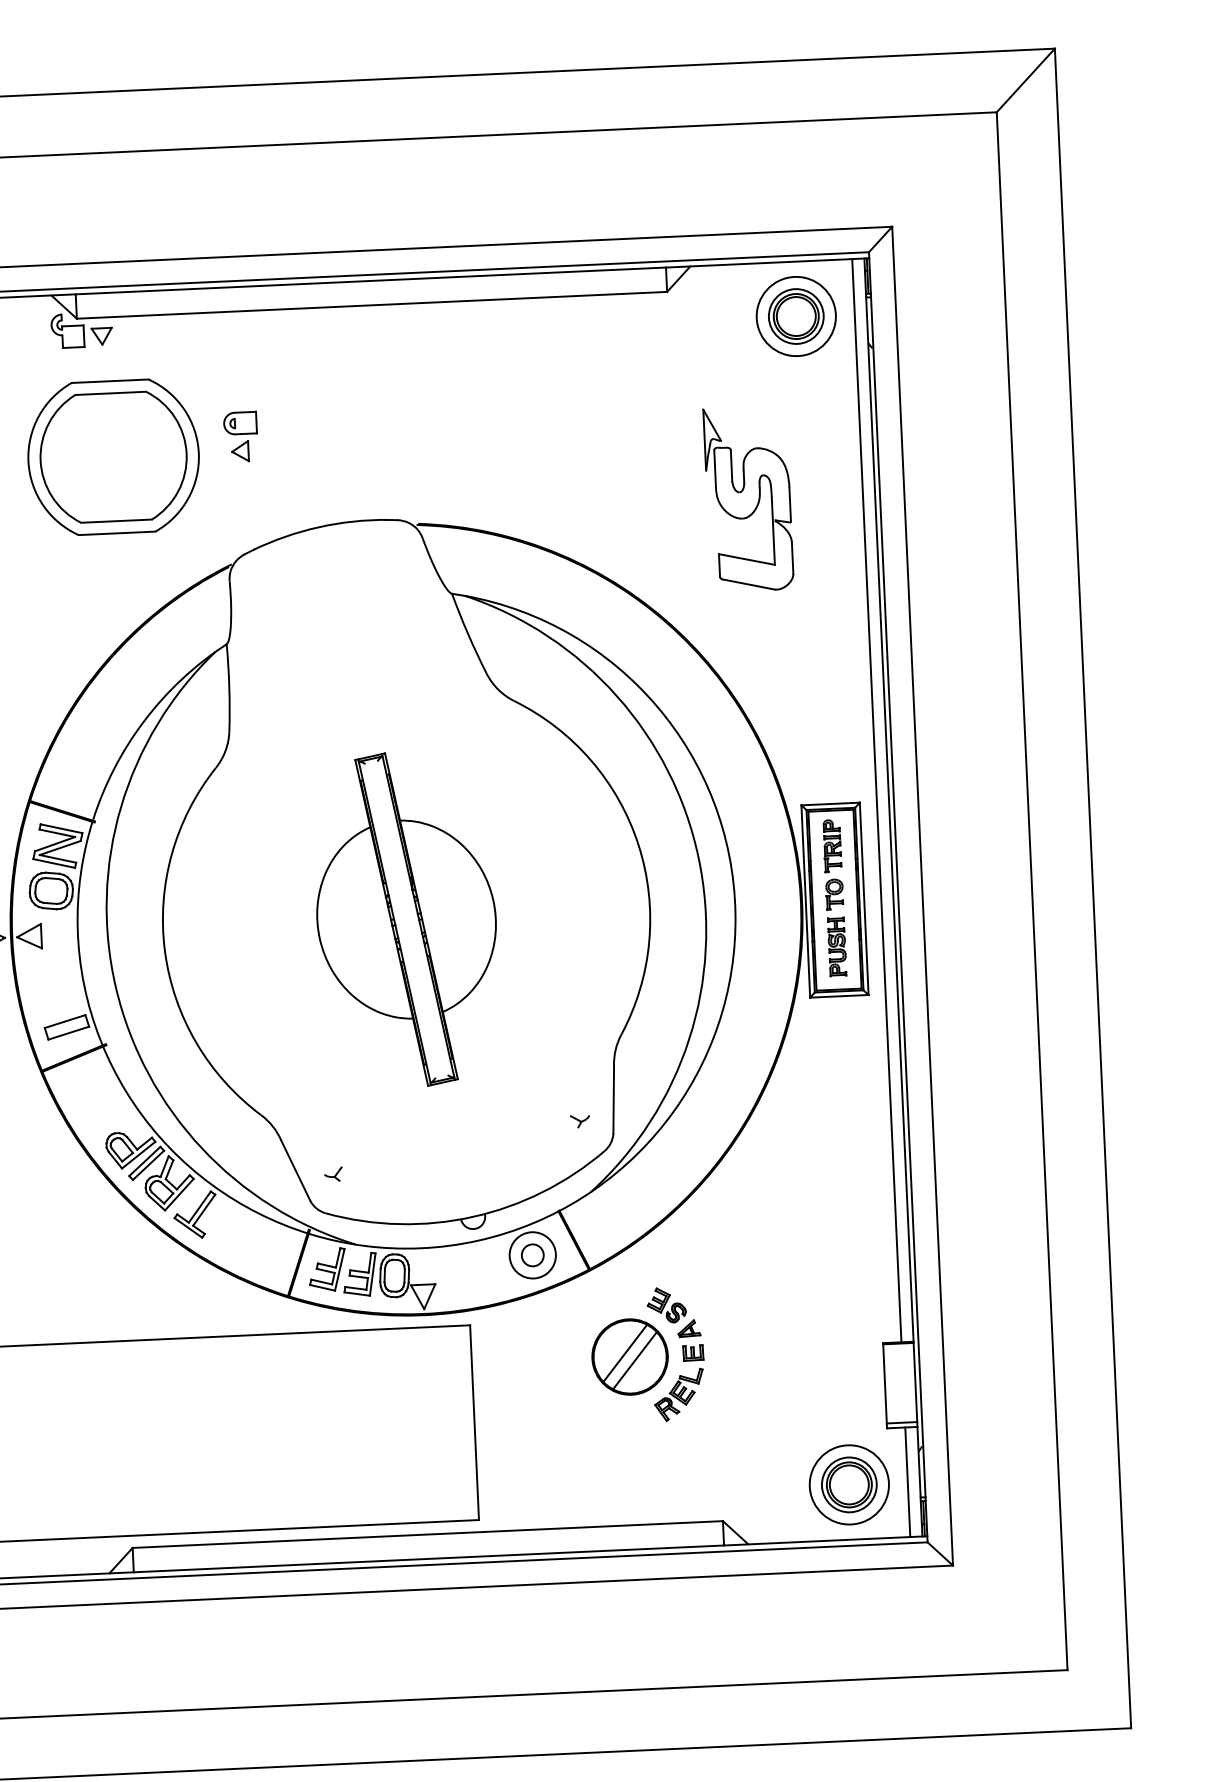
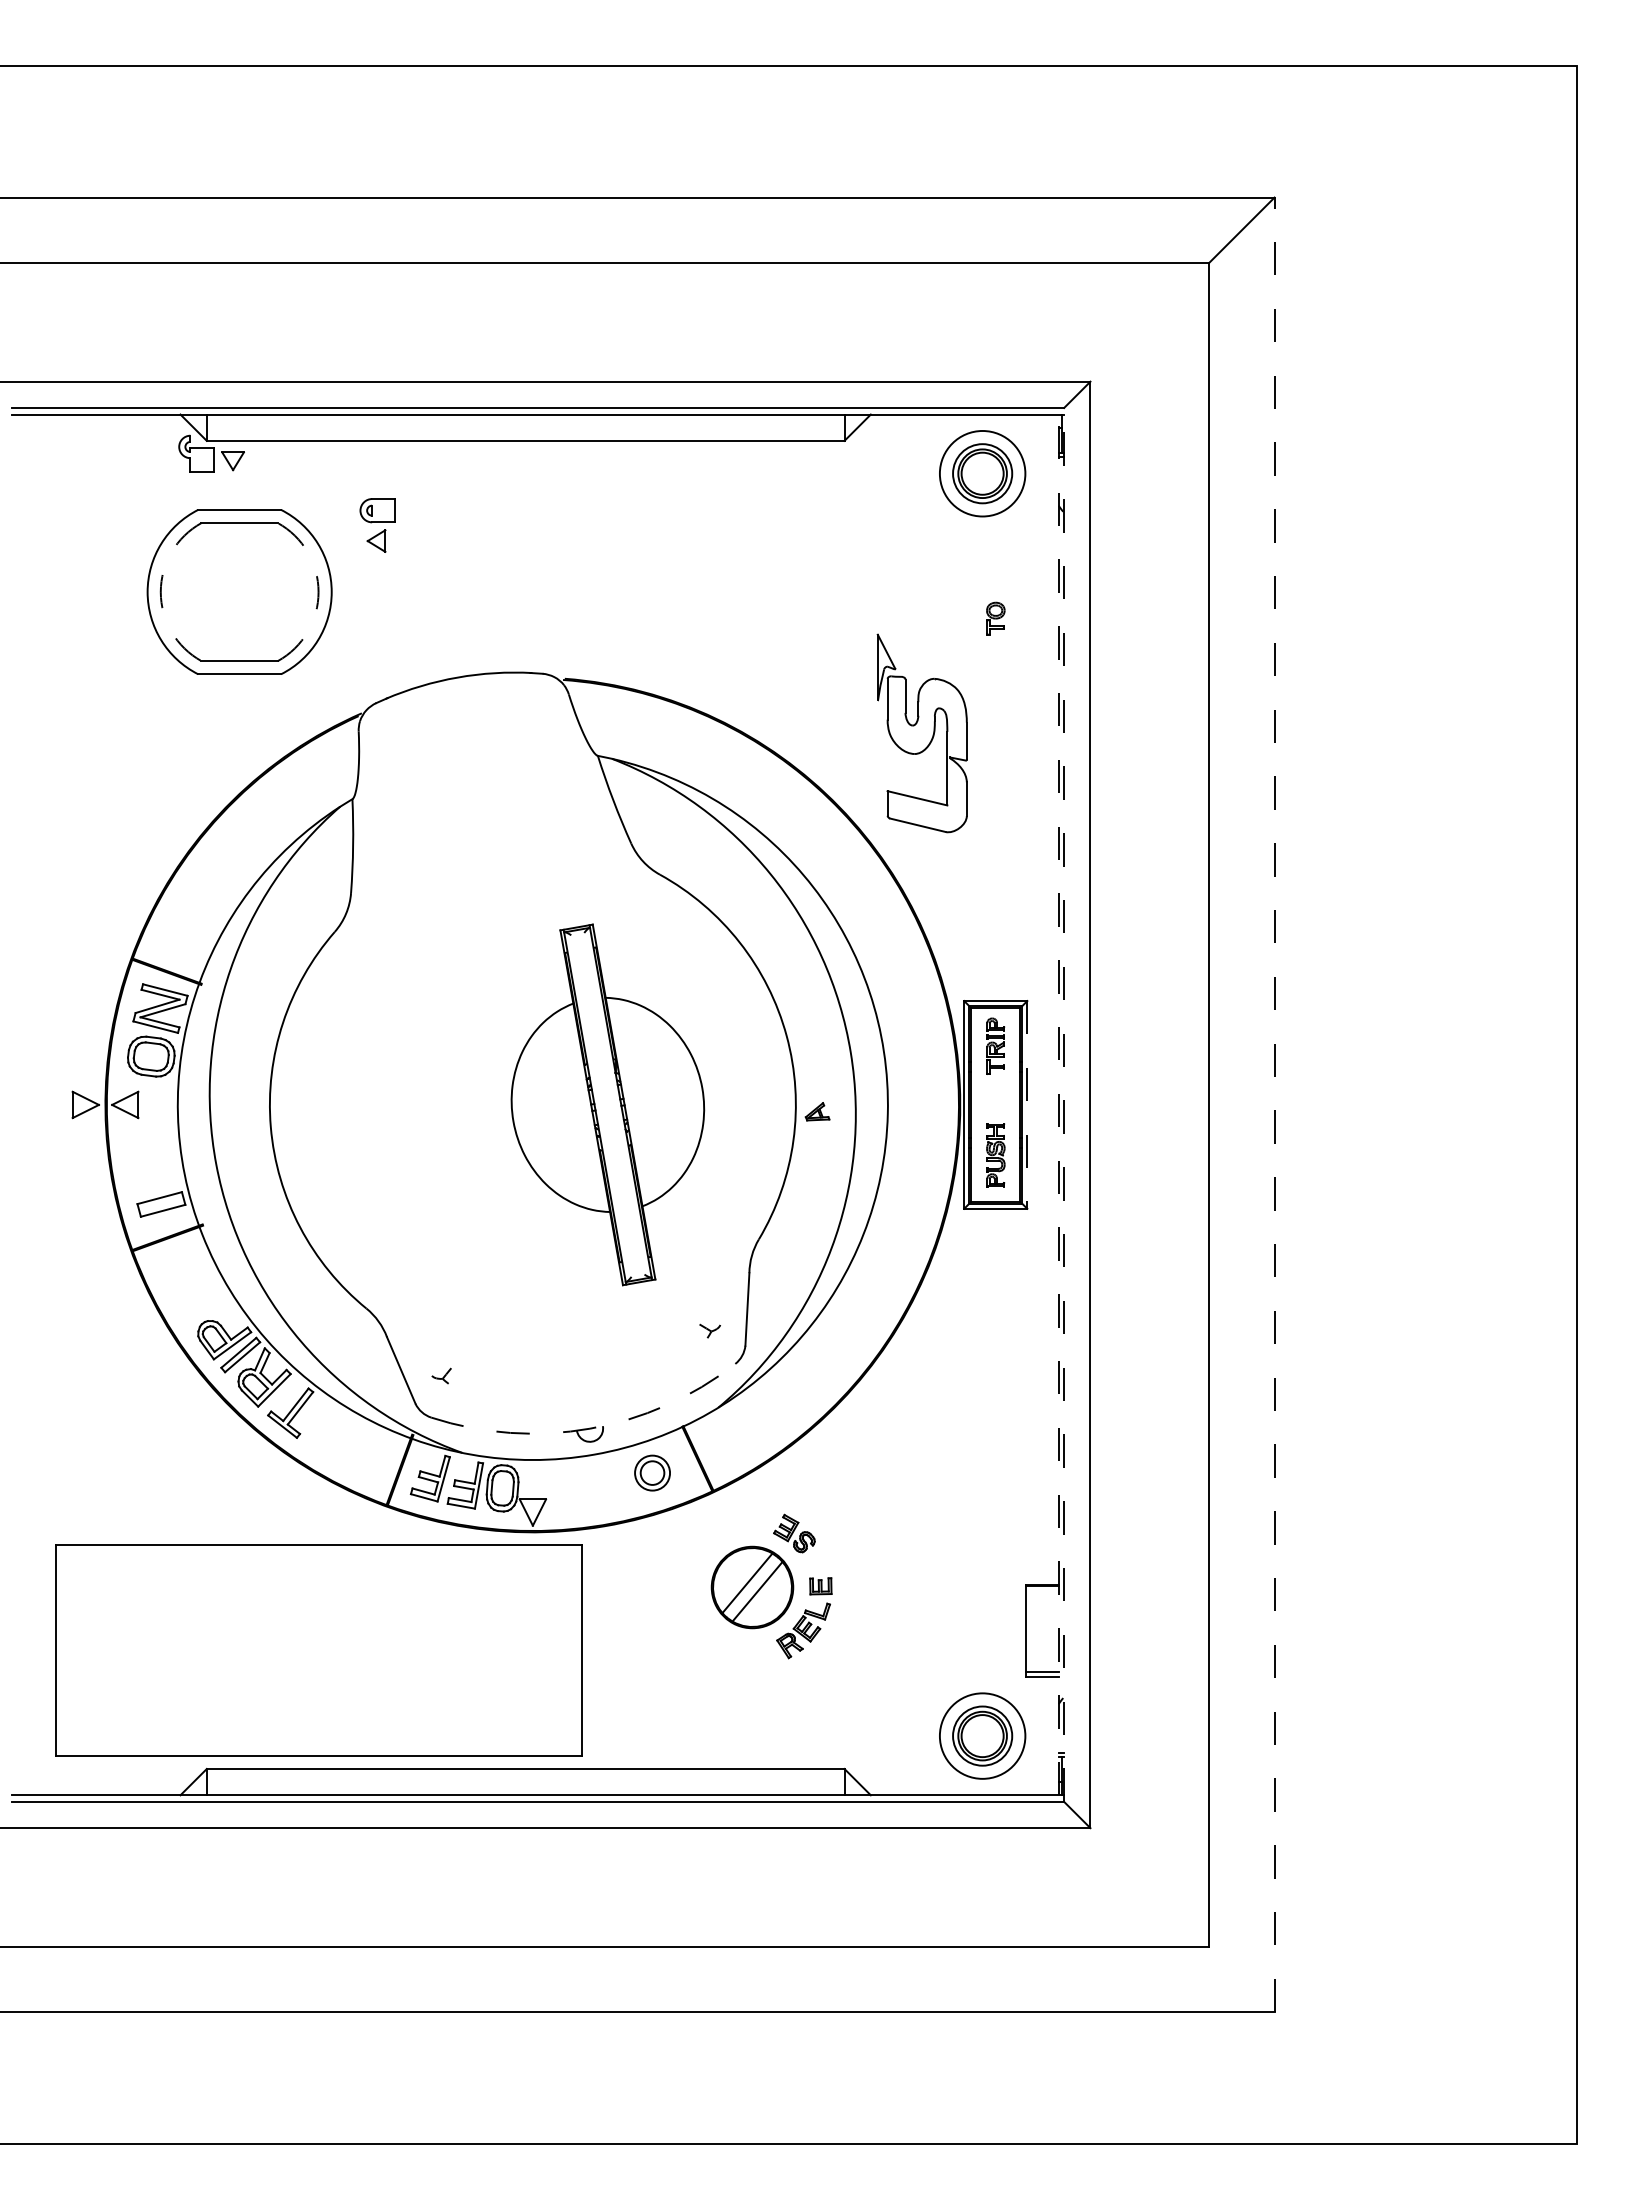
part: (240, 437) -> (377, 525), moved
arc: (186, 454) -> (318, 592), solid -> dashed
arc: (40, 460) -> (160, 592), solid -> dashed
part: (747, 499) -> (921, 733), moved
line: (876, 800) -> (1045, 999), removed
line: (1092, 888) -> (1274, 1104), solid -> dashed
part: (834, 894) -> (995, 618), moved
line: (898, 896) -> (1064, 1104), solid -> dashed
line: (893, 897) -> (1058, 1104), solid -> dashed
line: (864, 898) -> (1027, 1104), solid -> dashed
part: (406, 919) -> (607, 1104), moved
arc: (472, 1216) -> (589, 1428), solid -> dashed
circle: (532, 1255) -> (652, 1473), size x0.7
part: (689, 1328) -> (817, 1111), moved
line: (907, 1481) -> (1045, 1735), removed

